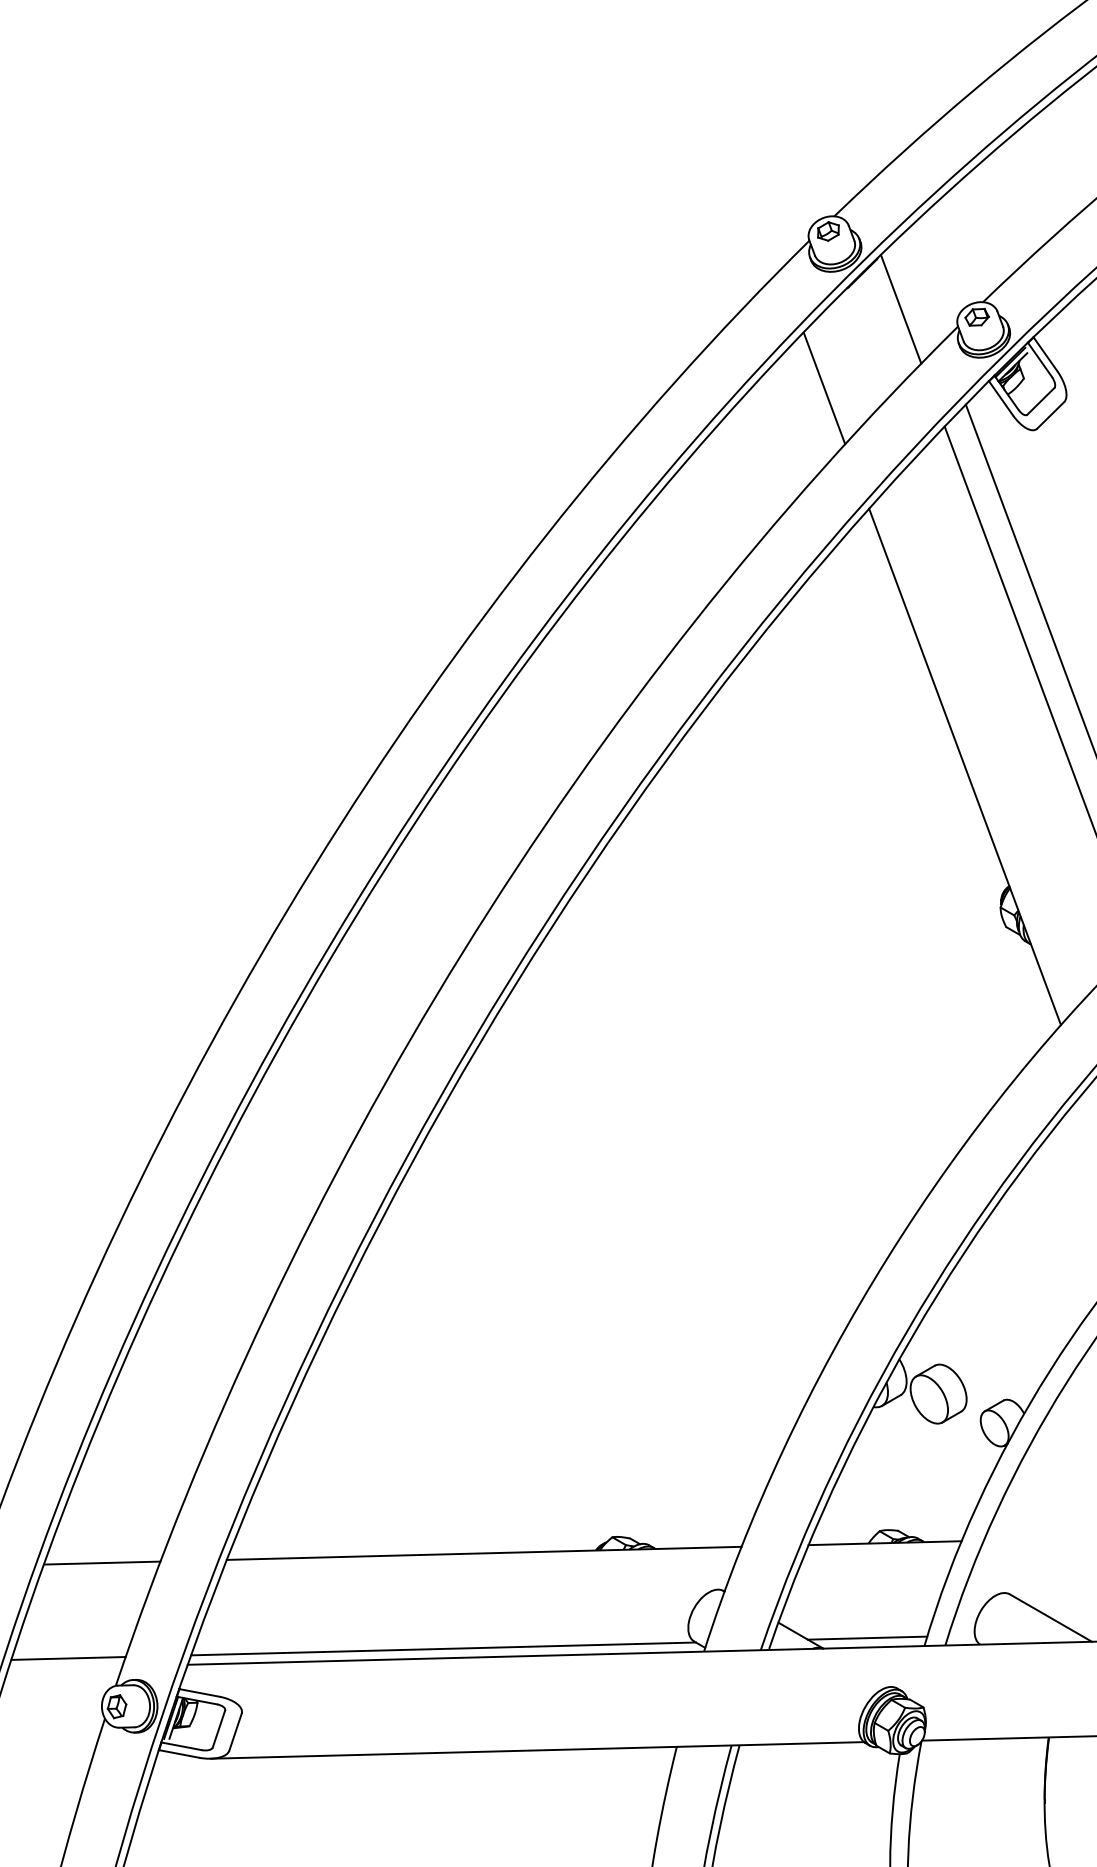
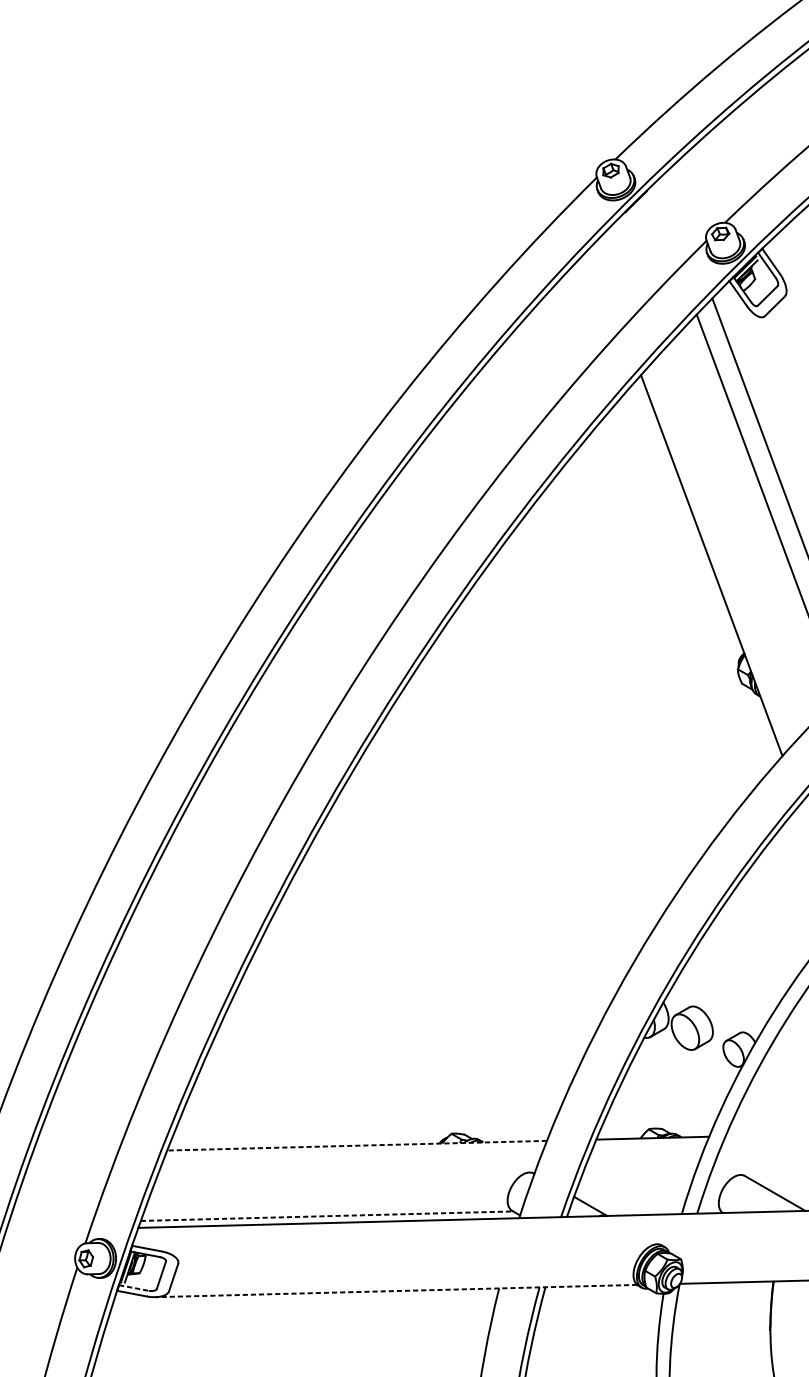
line: (900, 309) -> (664, 228), removed
line: (824, 388) -> (608, 286), removed
line: (483, 1553) -> (356, 1145), solid -> dashed
line: (102, 1562) -> (75, 1152), removed
line: (867, 1637) -> (639, 1207), removed
line: (443, 1648) -> (327, 1215), solid -> dashed
line: (68, 1658) -> (50, 1223), removed
line: (182, 1746) -> (134, 1288), solid -> dashed
line: (537, 1750) -> (396, 1291), solid -> dashed

